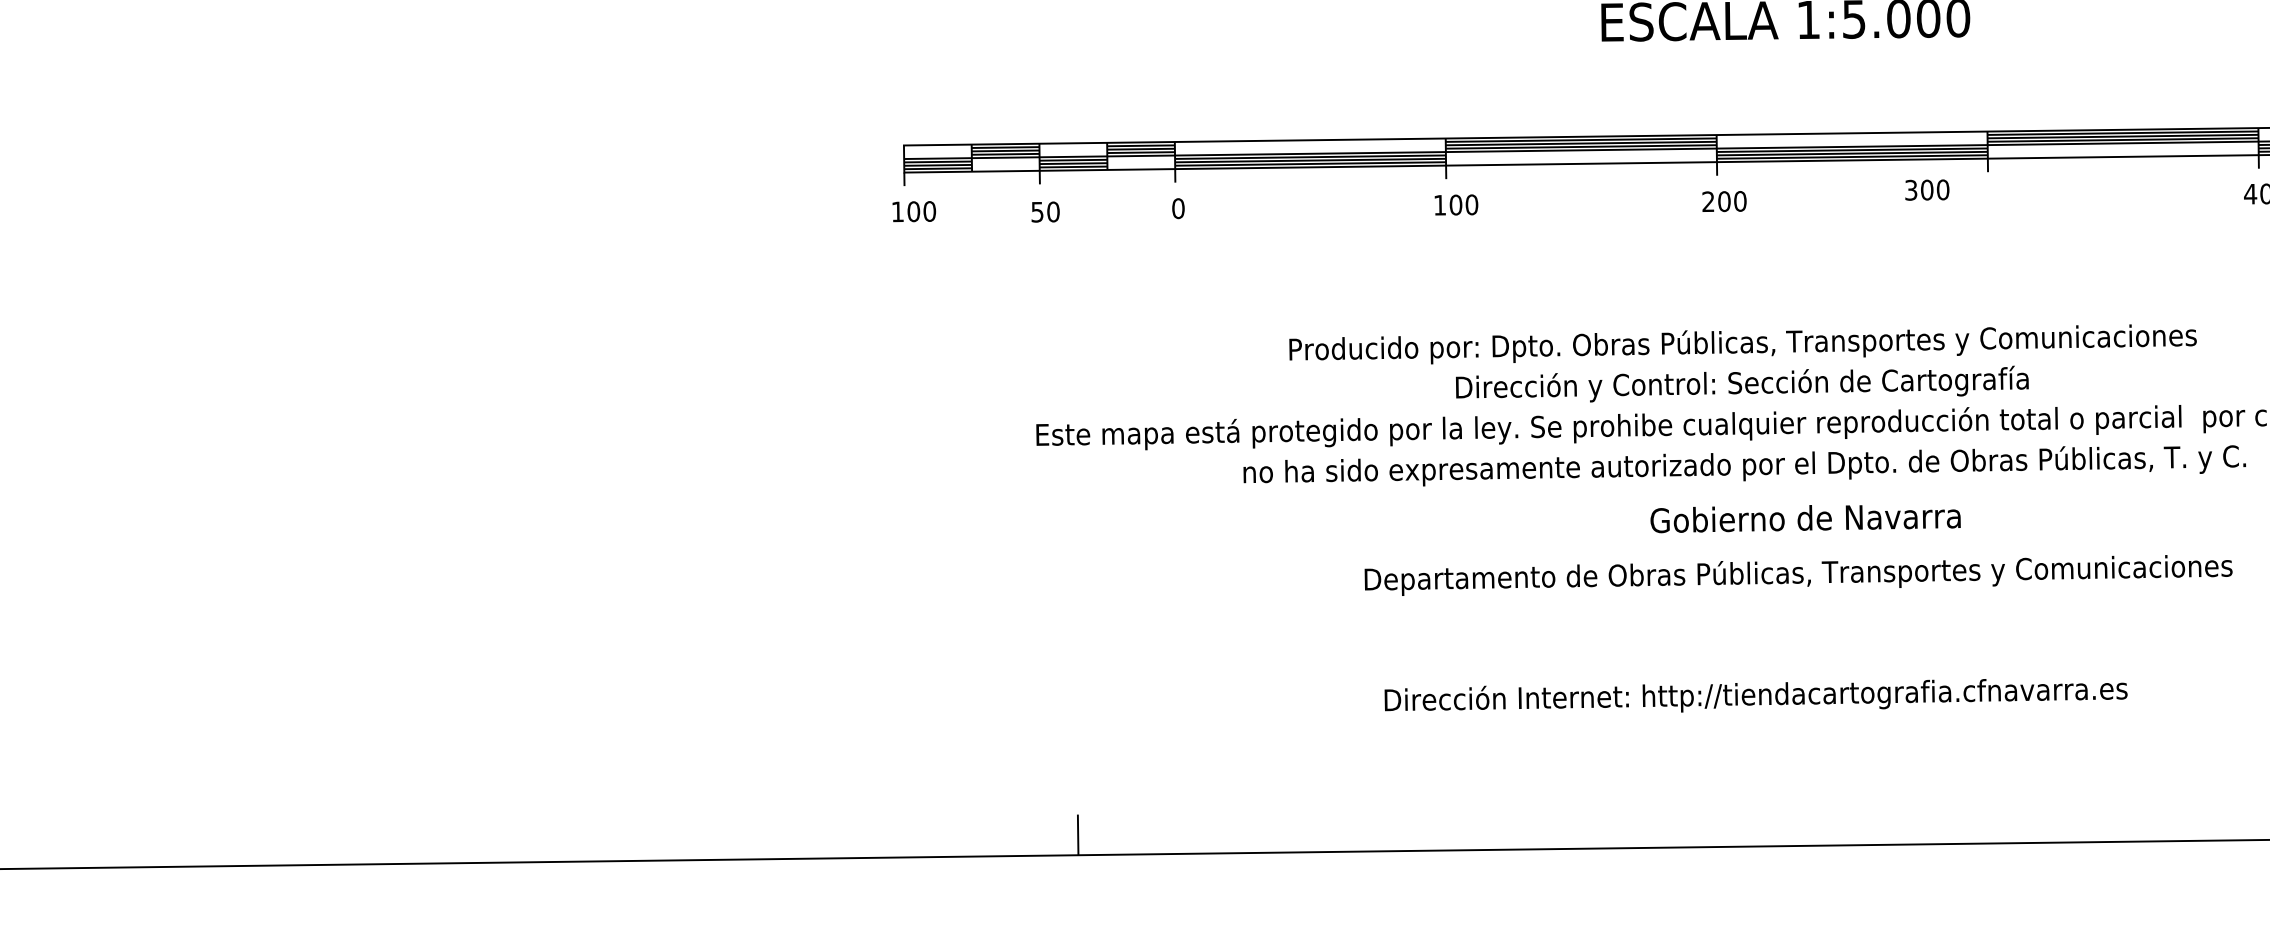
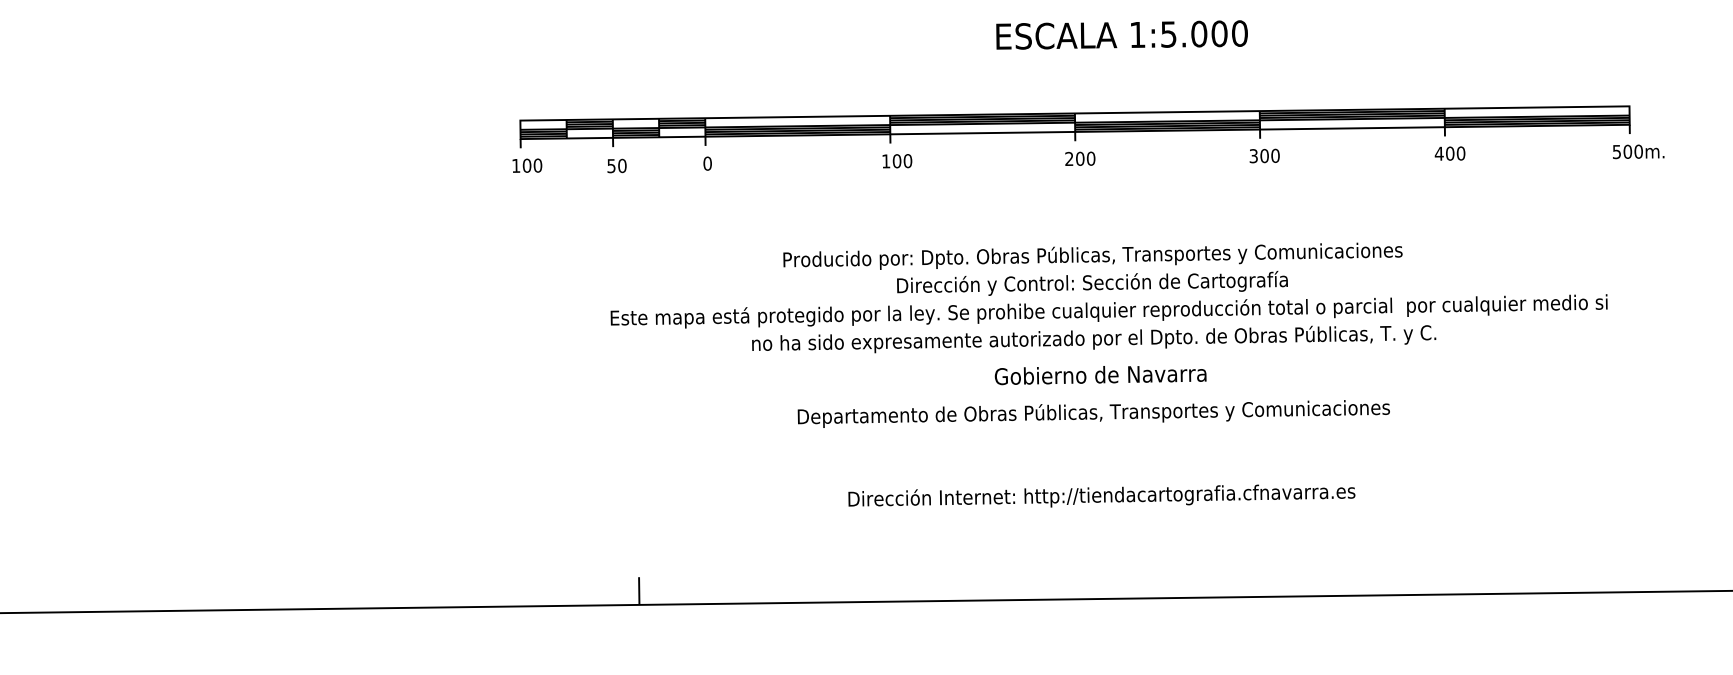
text: (1926, 189) -> (1264, 155), moved
text: (1805, 519) -> (1100, 375), moved
text: (1798, 574) -> (1093, 413), moved

